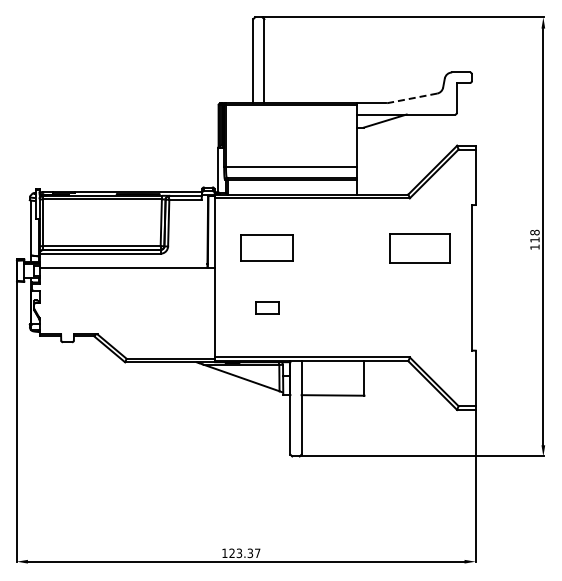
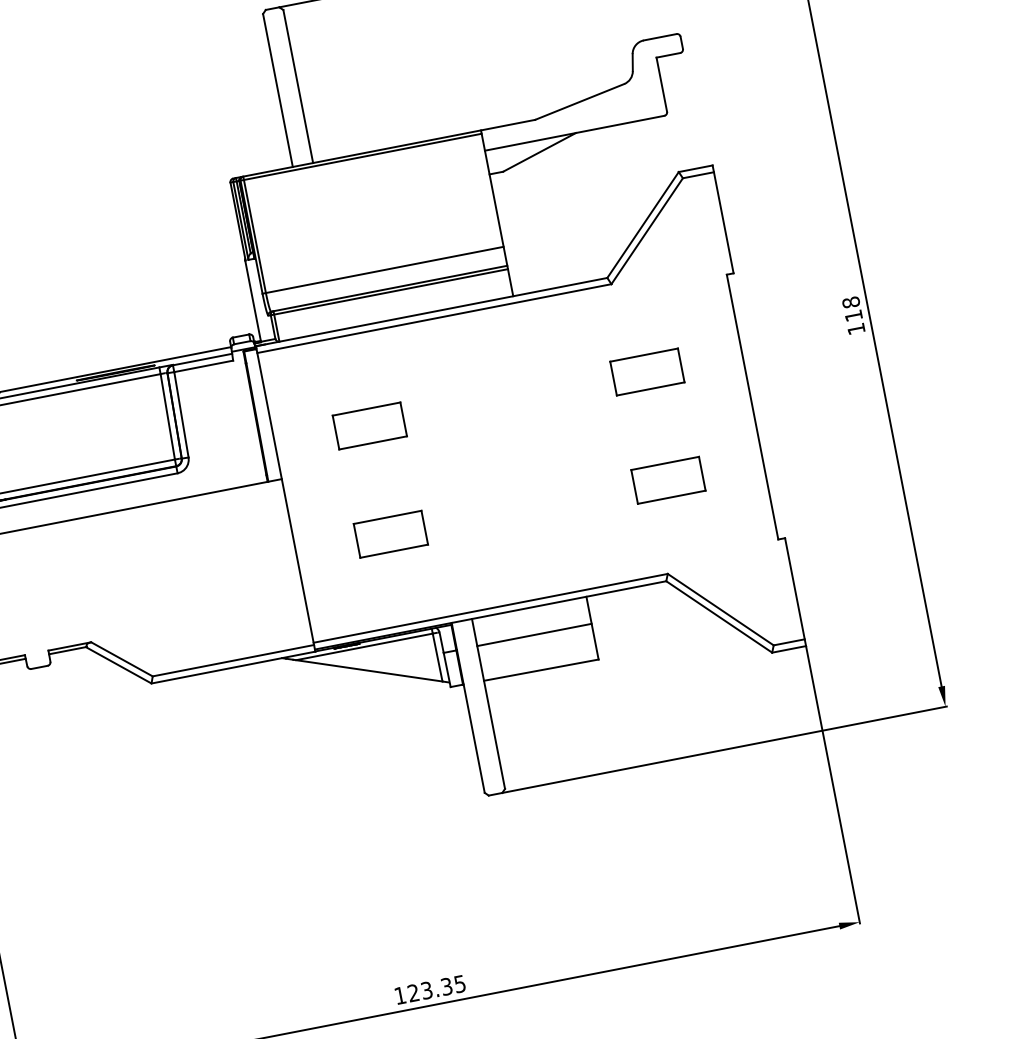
line: (411, 98) -> (579, 102), dashed -> solid
part: (267, 248) -> (370, 425), size x0.71
part: (419, 248) -> (646, 372), size x0.62
part: (267, 307) -> (390, 533), size x1.67
part: (419, 307) -> (667, 479), added
line: (332, 376) -> (533, 635), added
text: (257, 553) -> (459, 984), 123.37 -> 123.35

